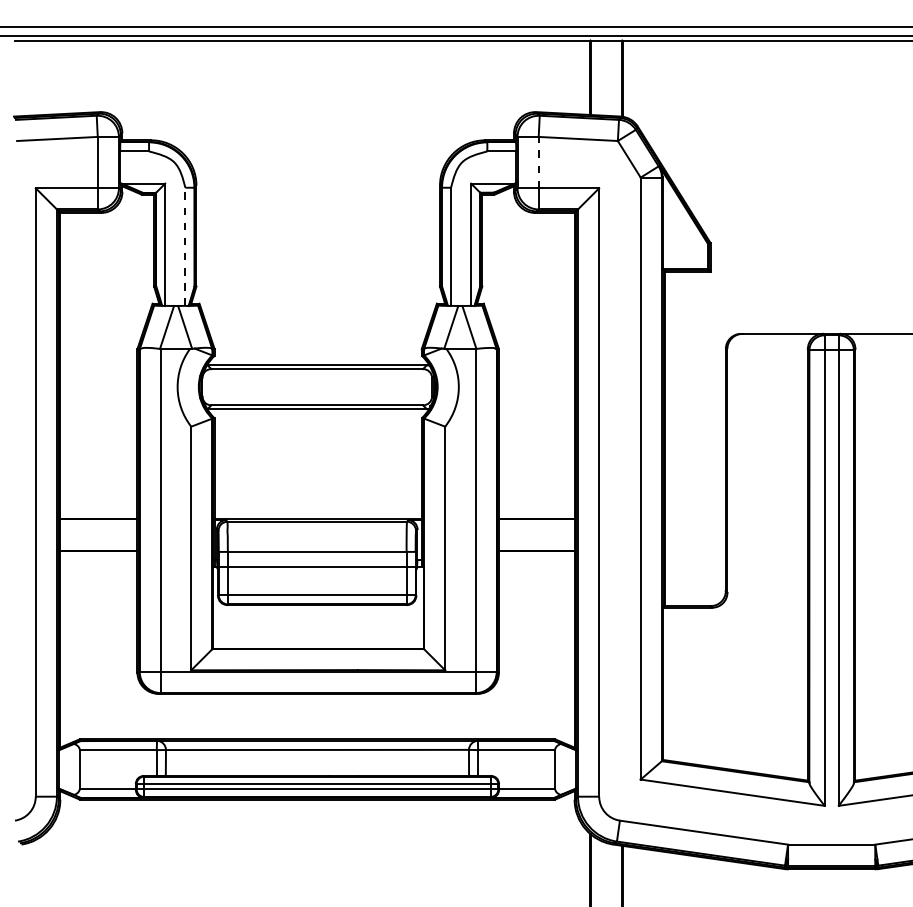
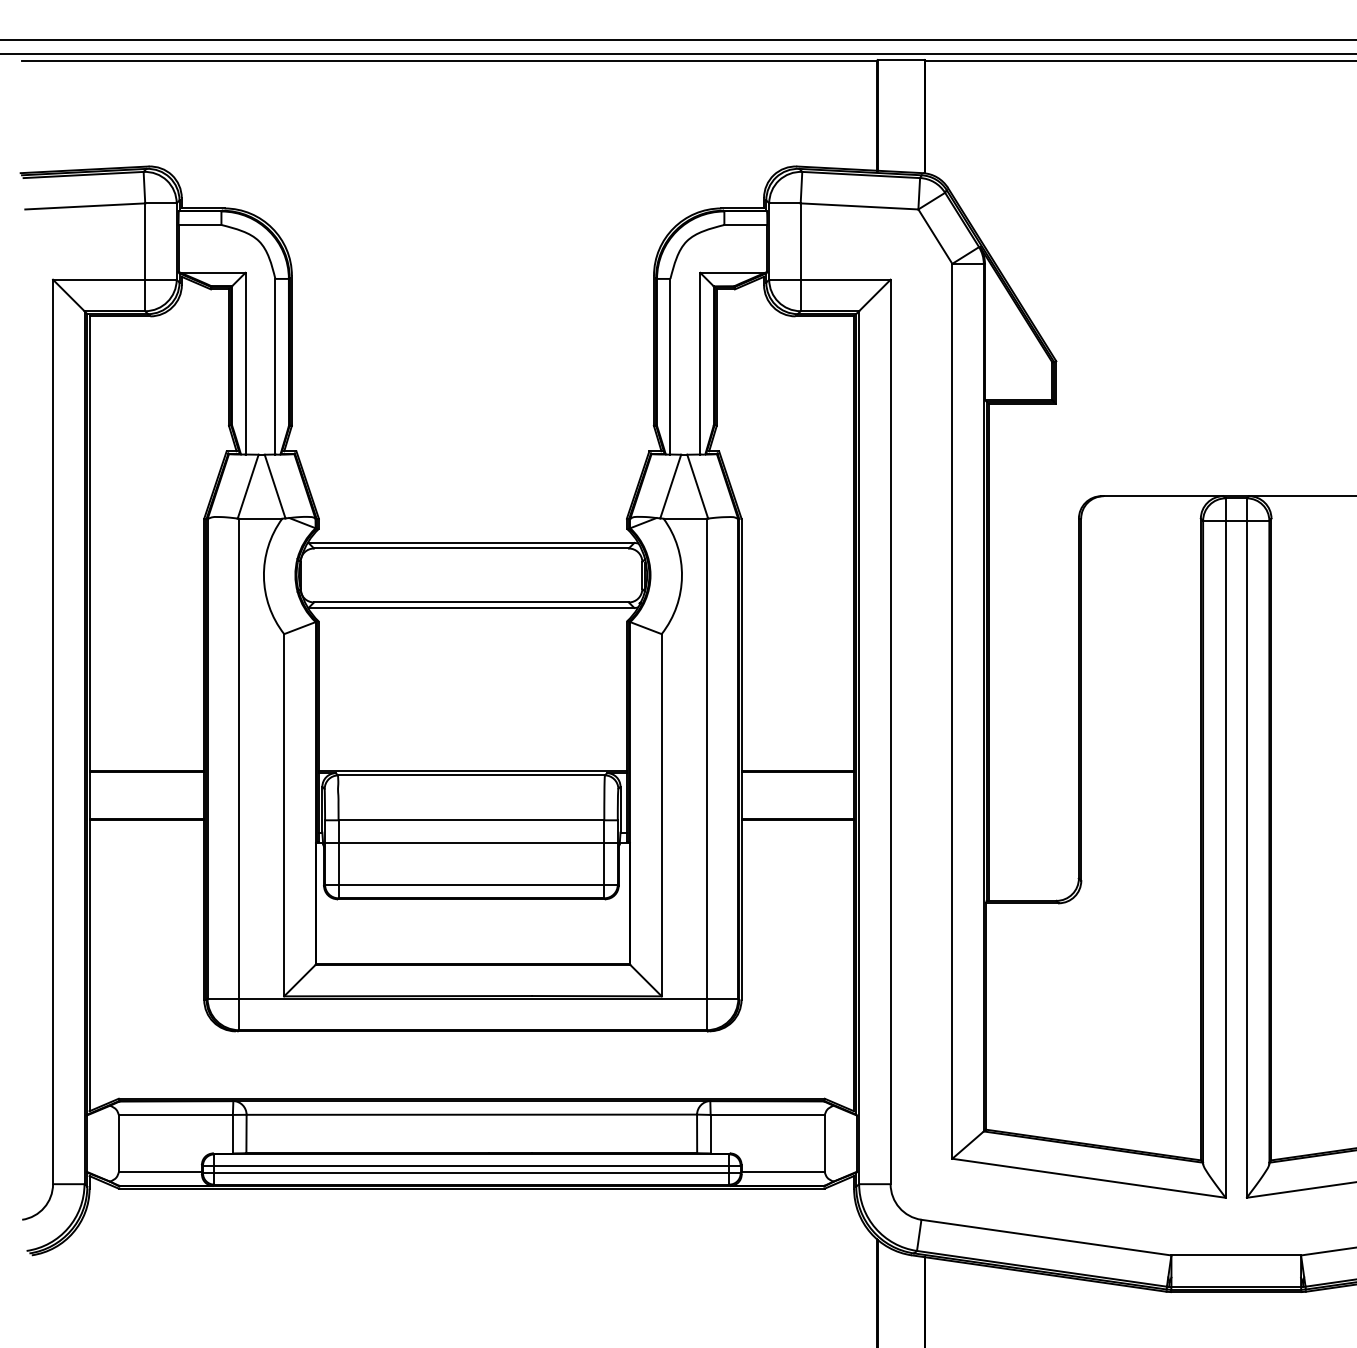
line: (538, 162) -> (800, 241), dashed -> solid
line: (185, 246) -> (275, 366), dashed -> solid

